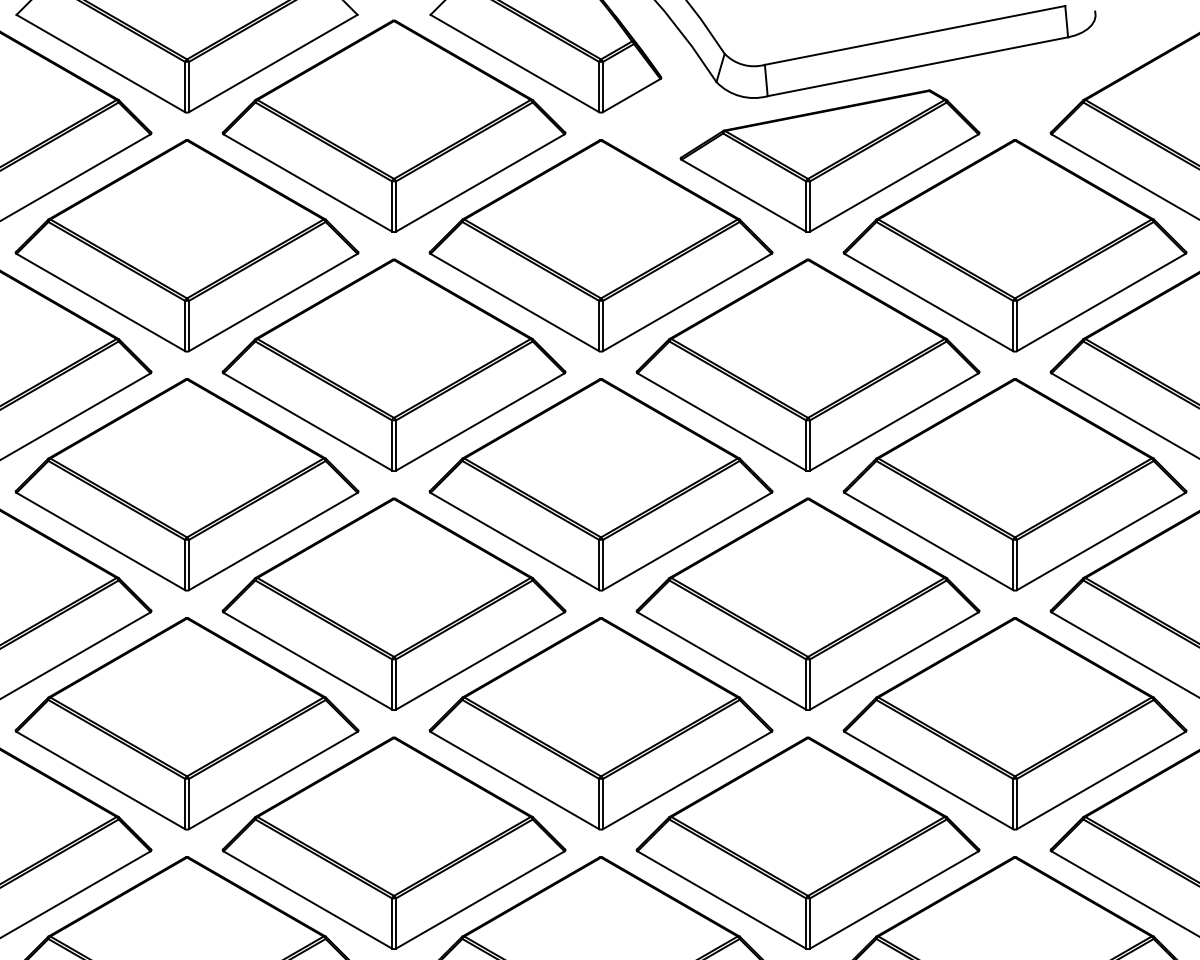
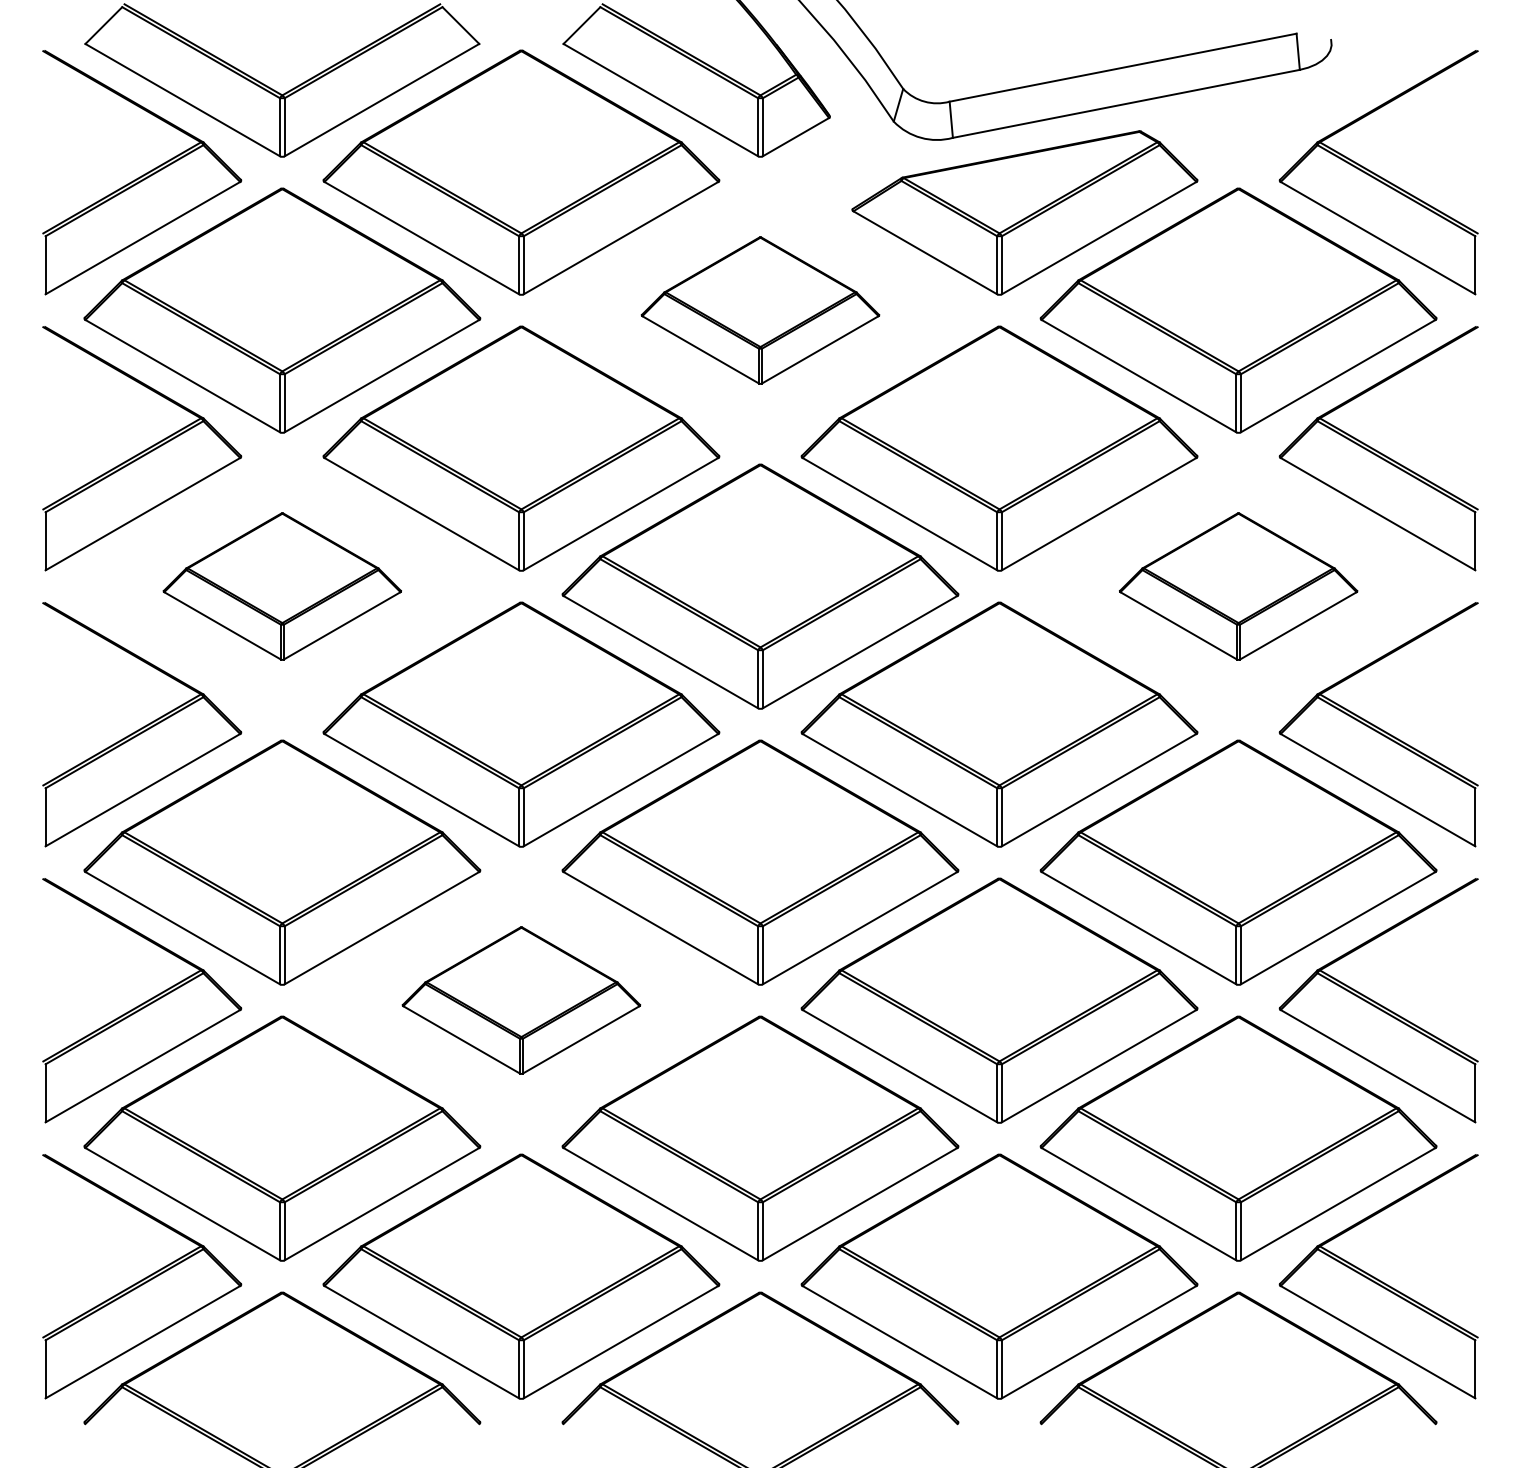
part: (601, 245) -> (760, 310), size x0.6
part: (187, 484) -> (282, 586), size x0.6
part: (1014, 484) -> (1238, 586), size x0.6
part: (394, 843) -> (521, 1000), size x0.6

